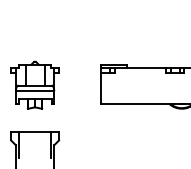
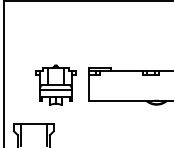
part: (34, 84) -> (55, 84), moved

